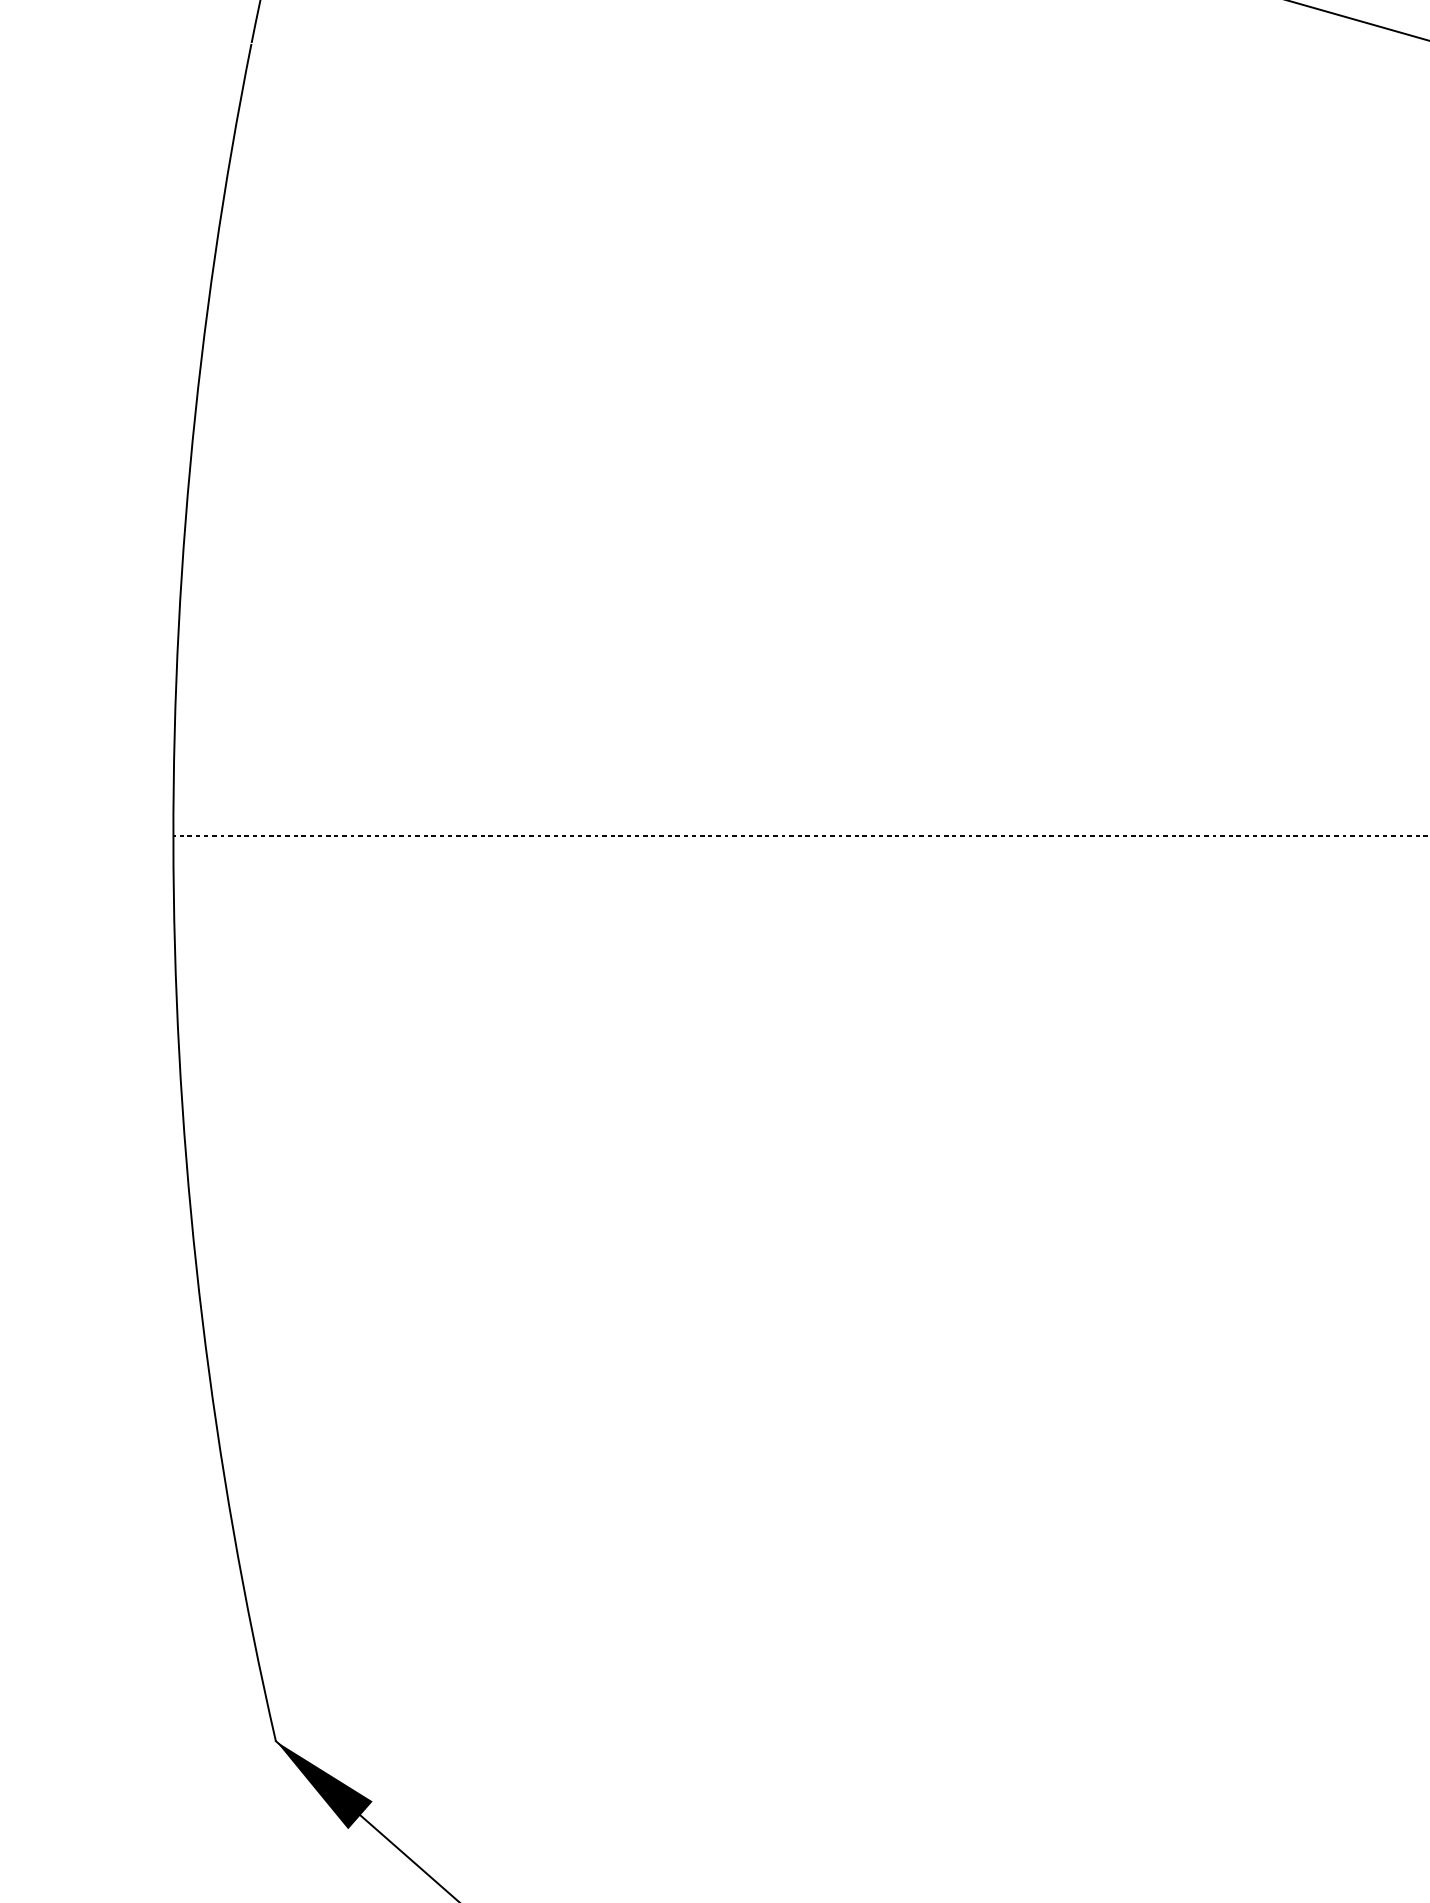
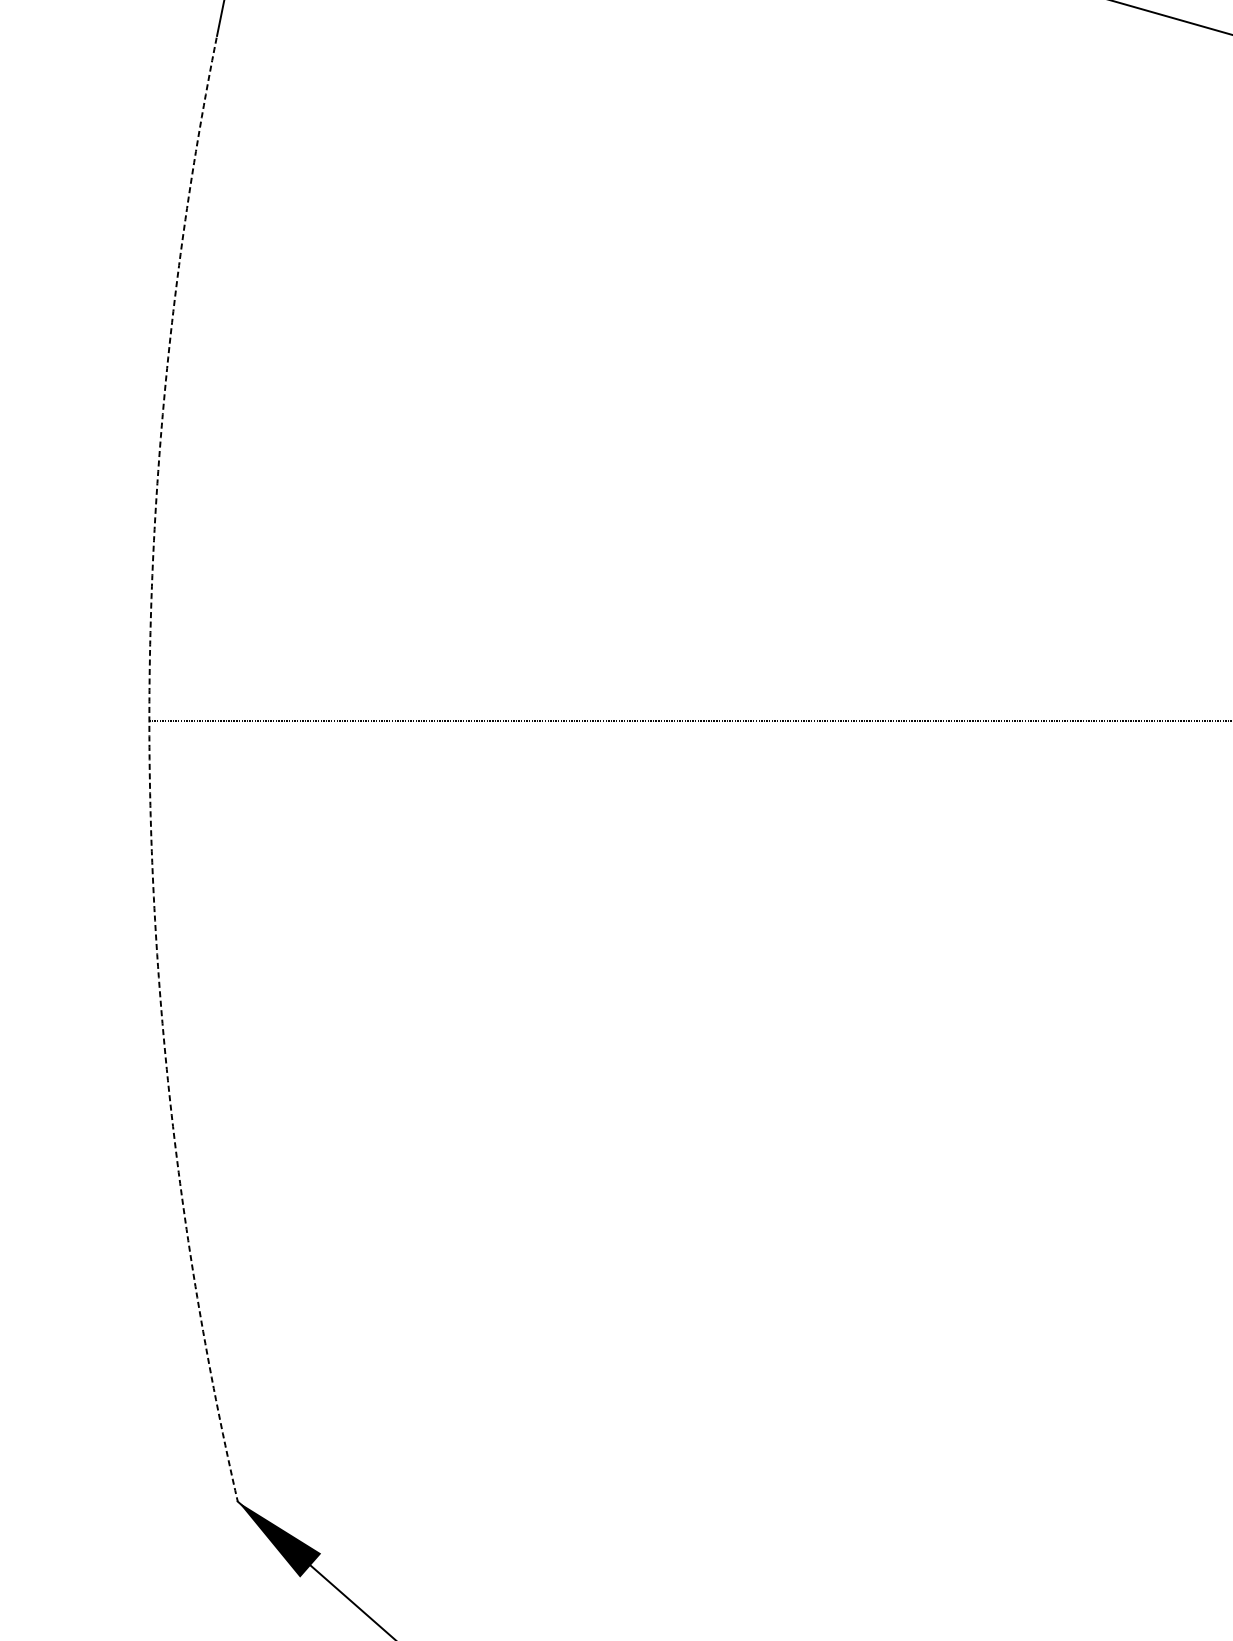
arc: (173, 893) -> (149, 770), solid -> dashed

